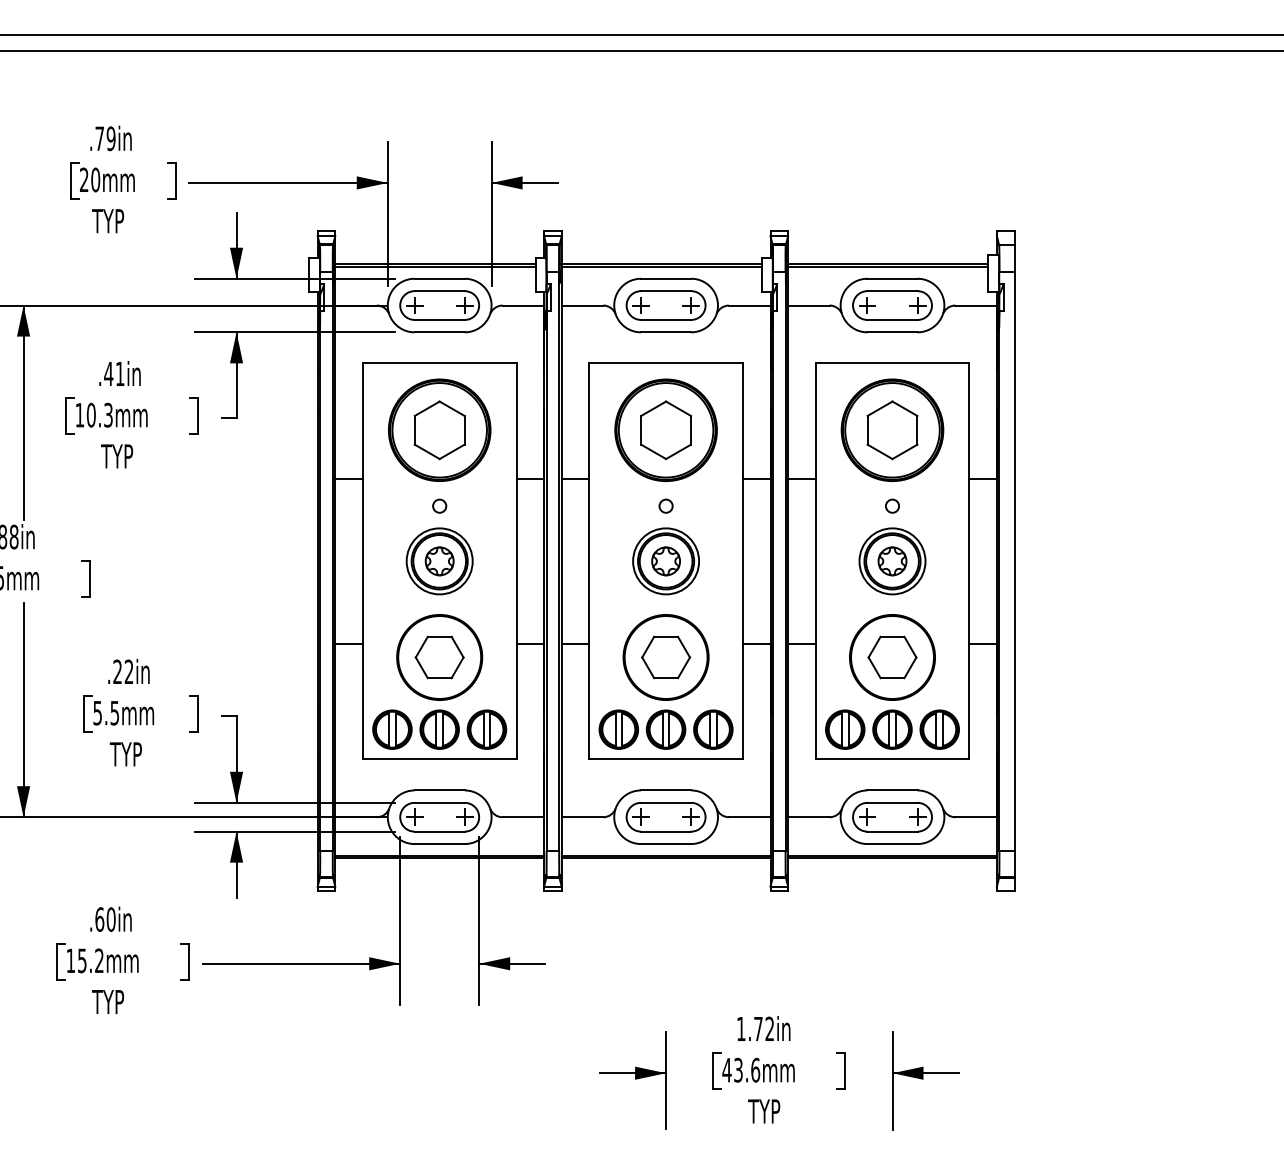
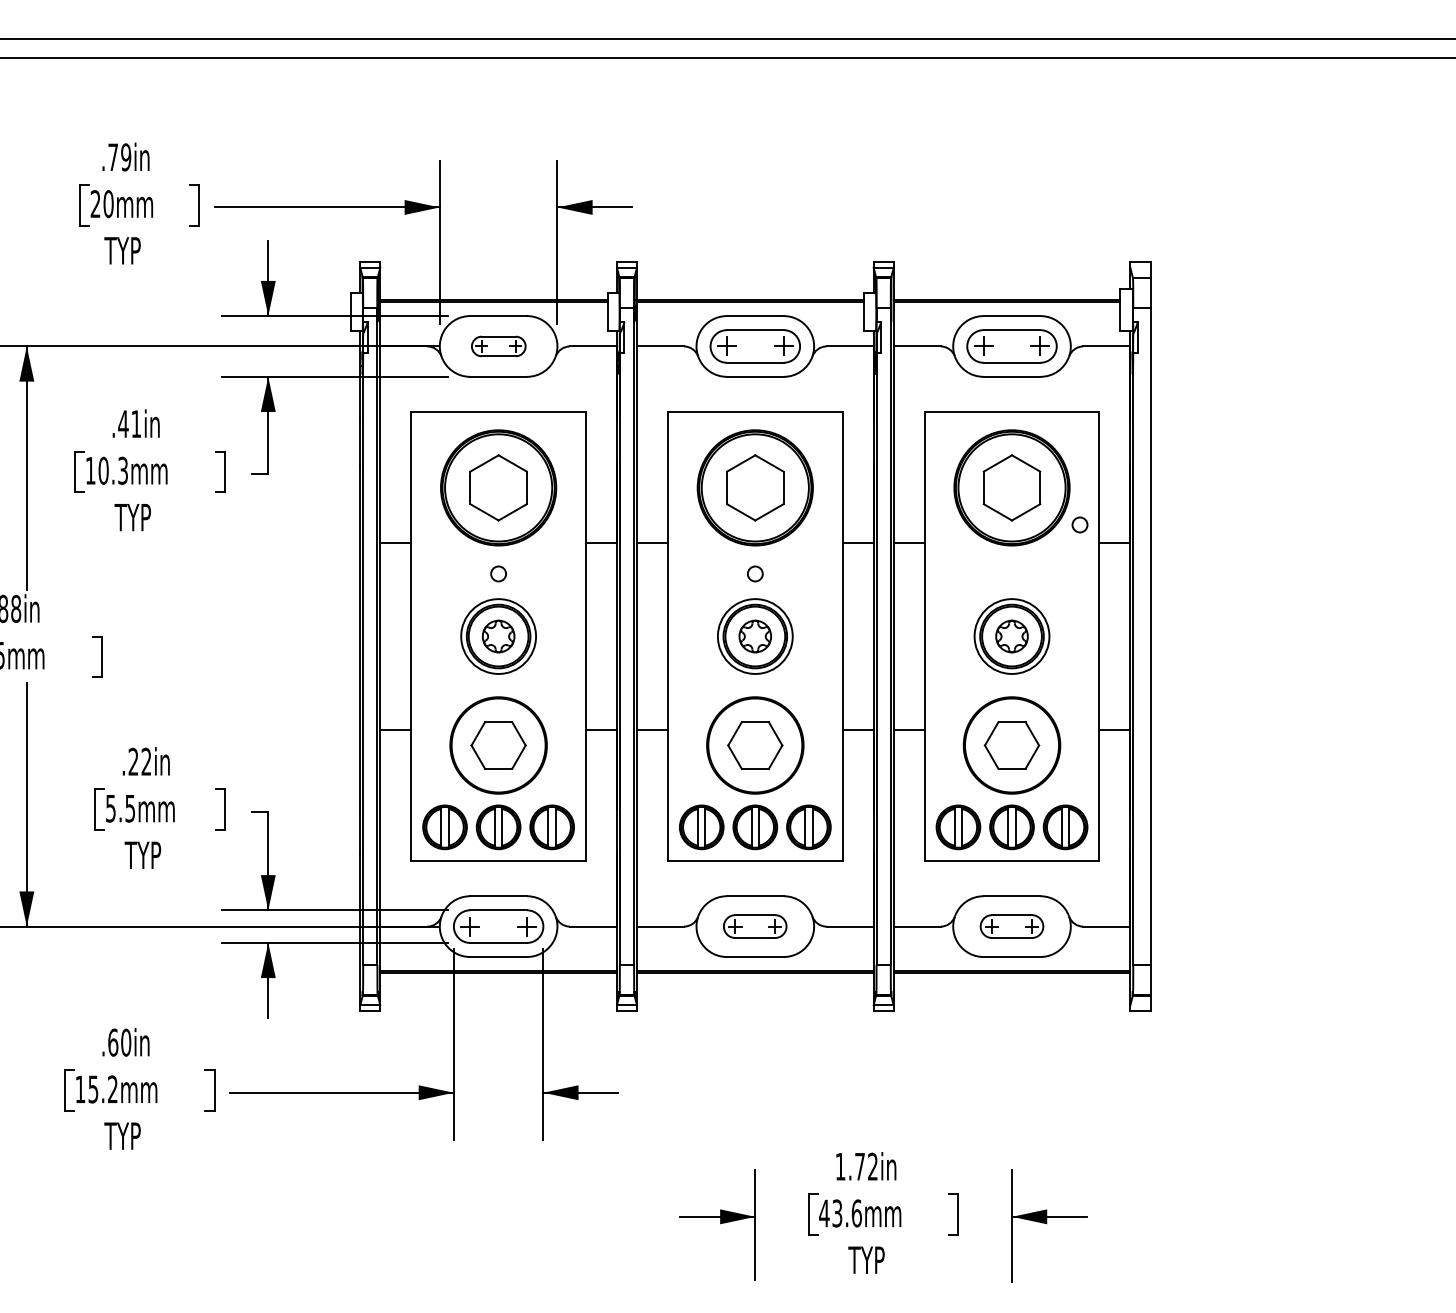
part: (439, 305) -> (498, 346), size x0.6
circle: (892, 505) -> (1079, 524), moved
part: (665, 817) -> (754, 926), size x0.7
part: (892, 817) -> (1011, 926), size x0.7

